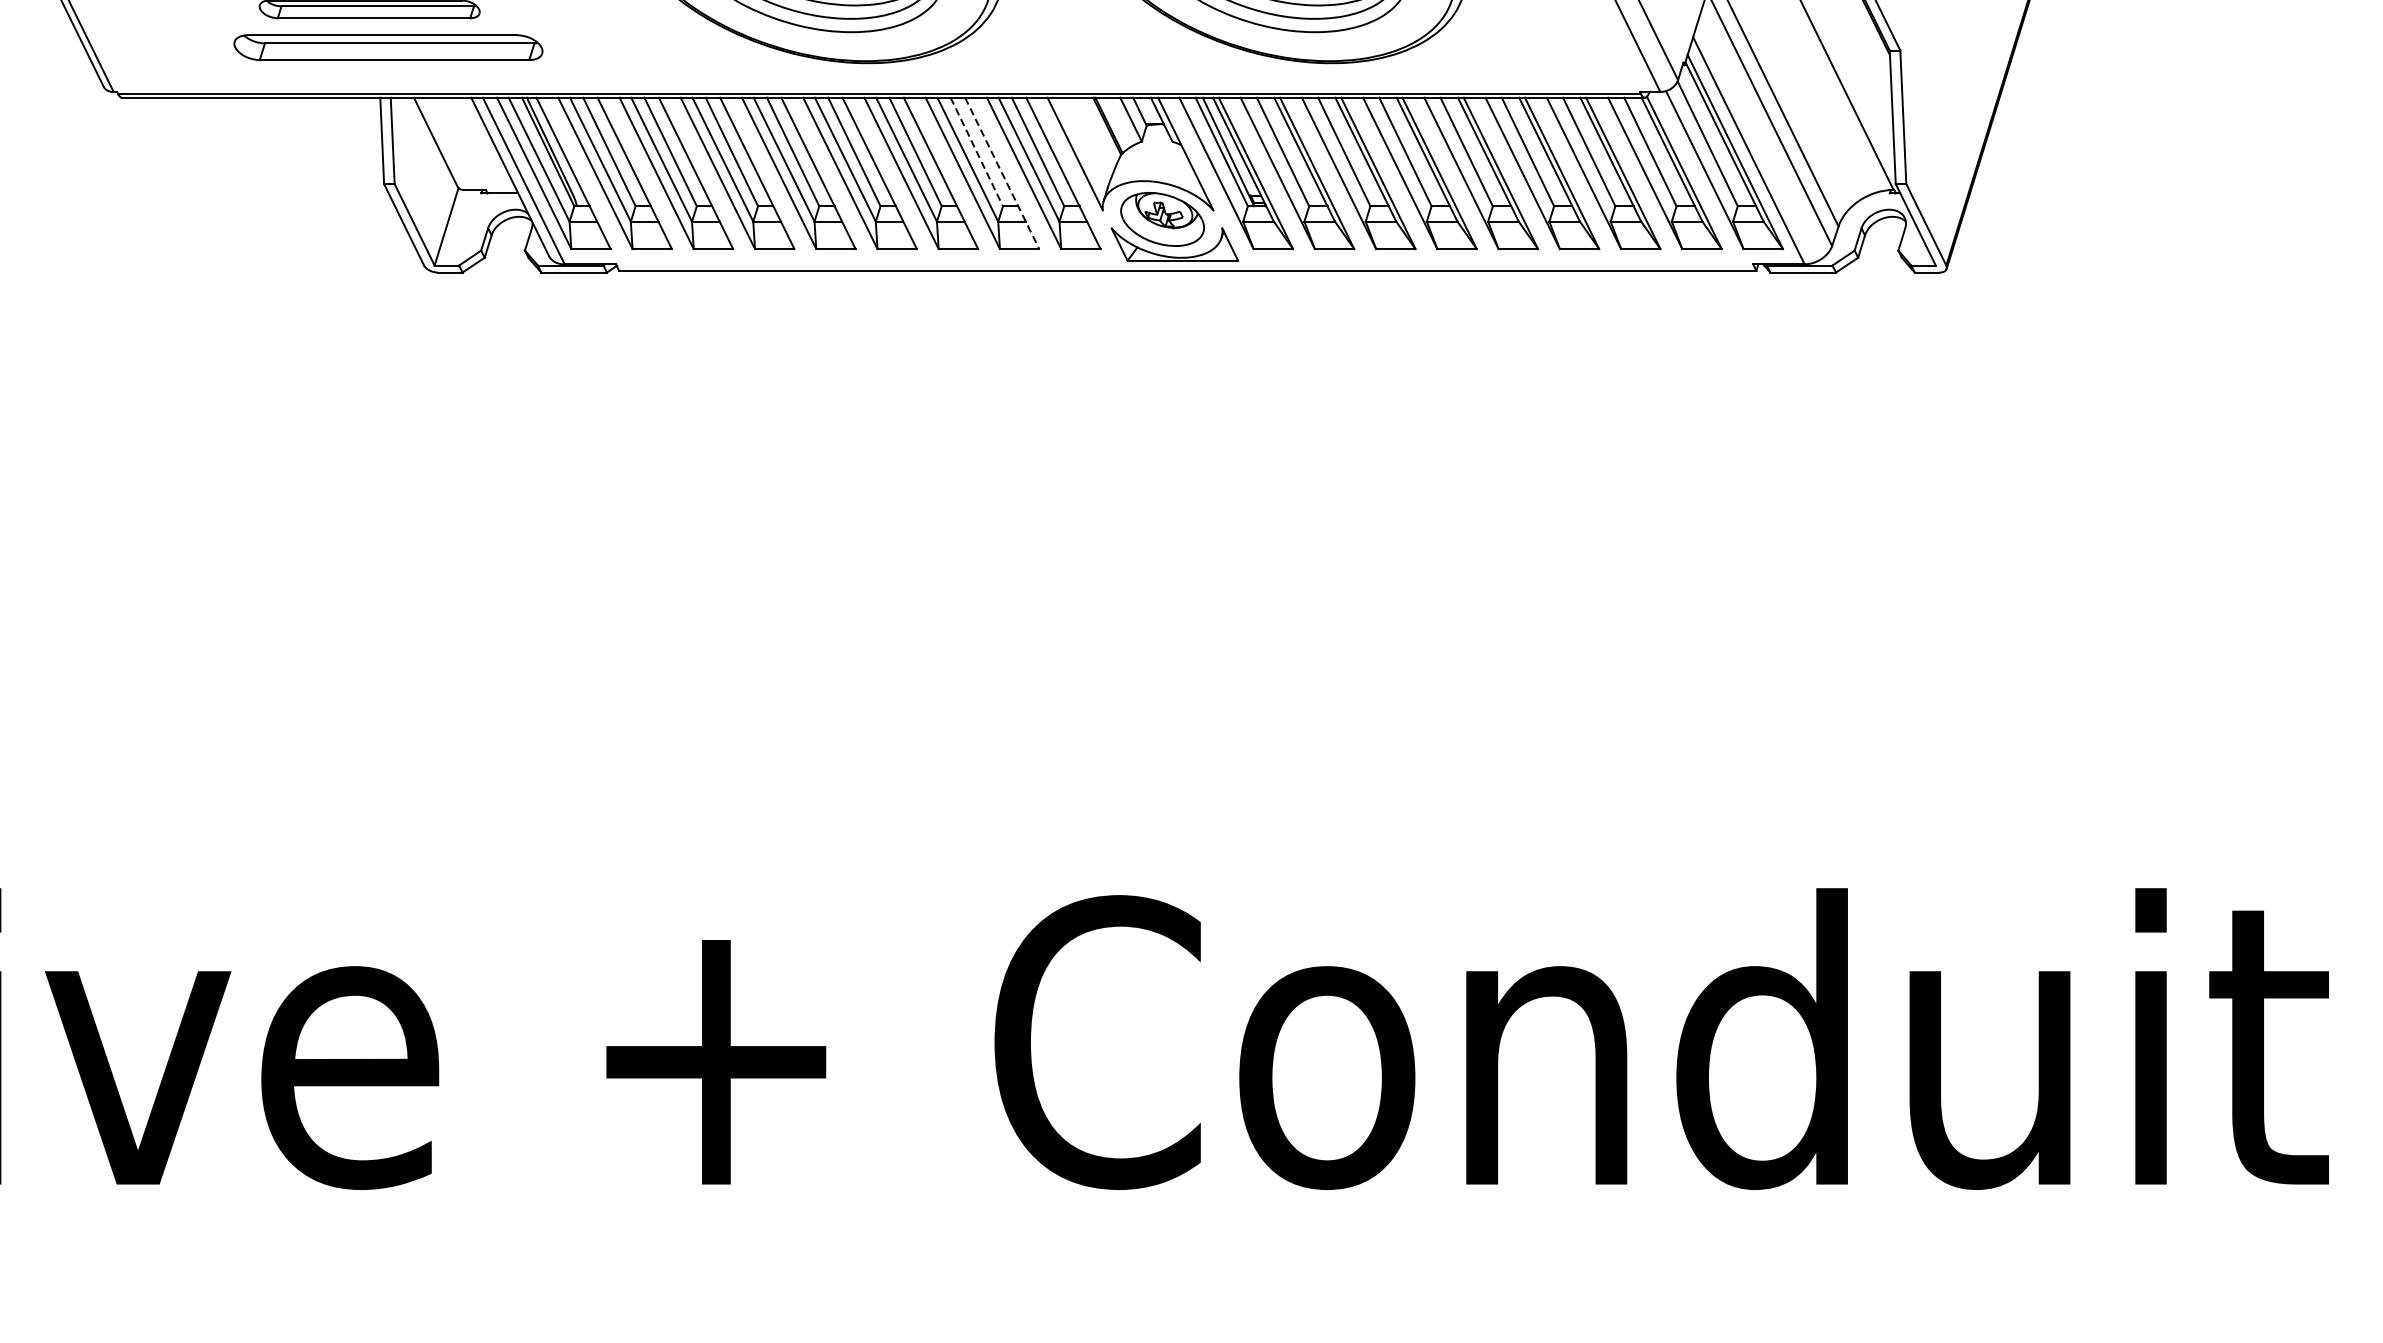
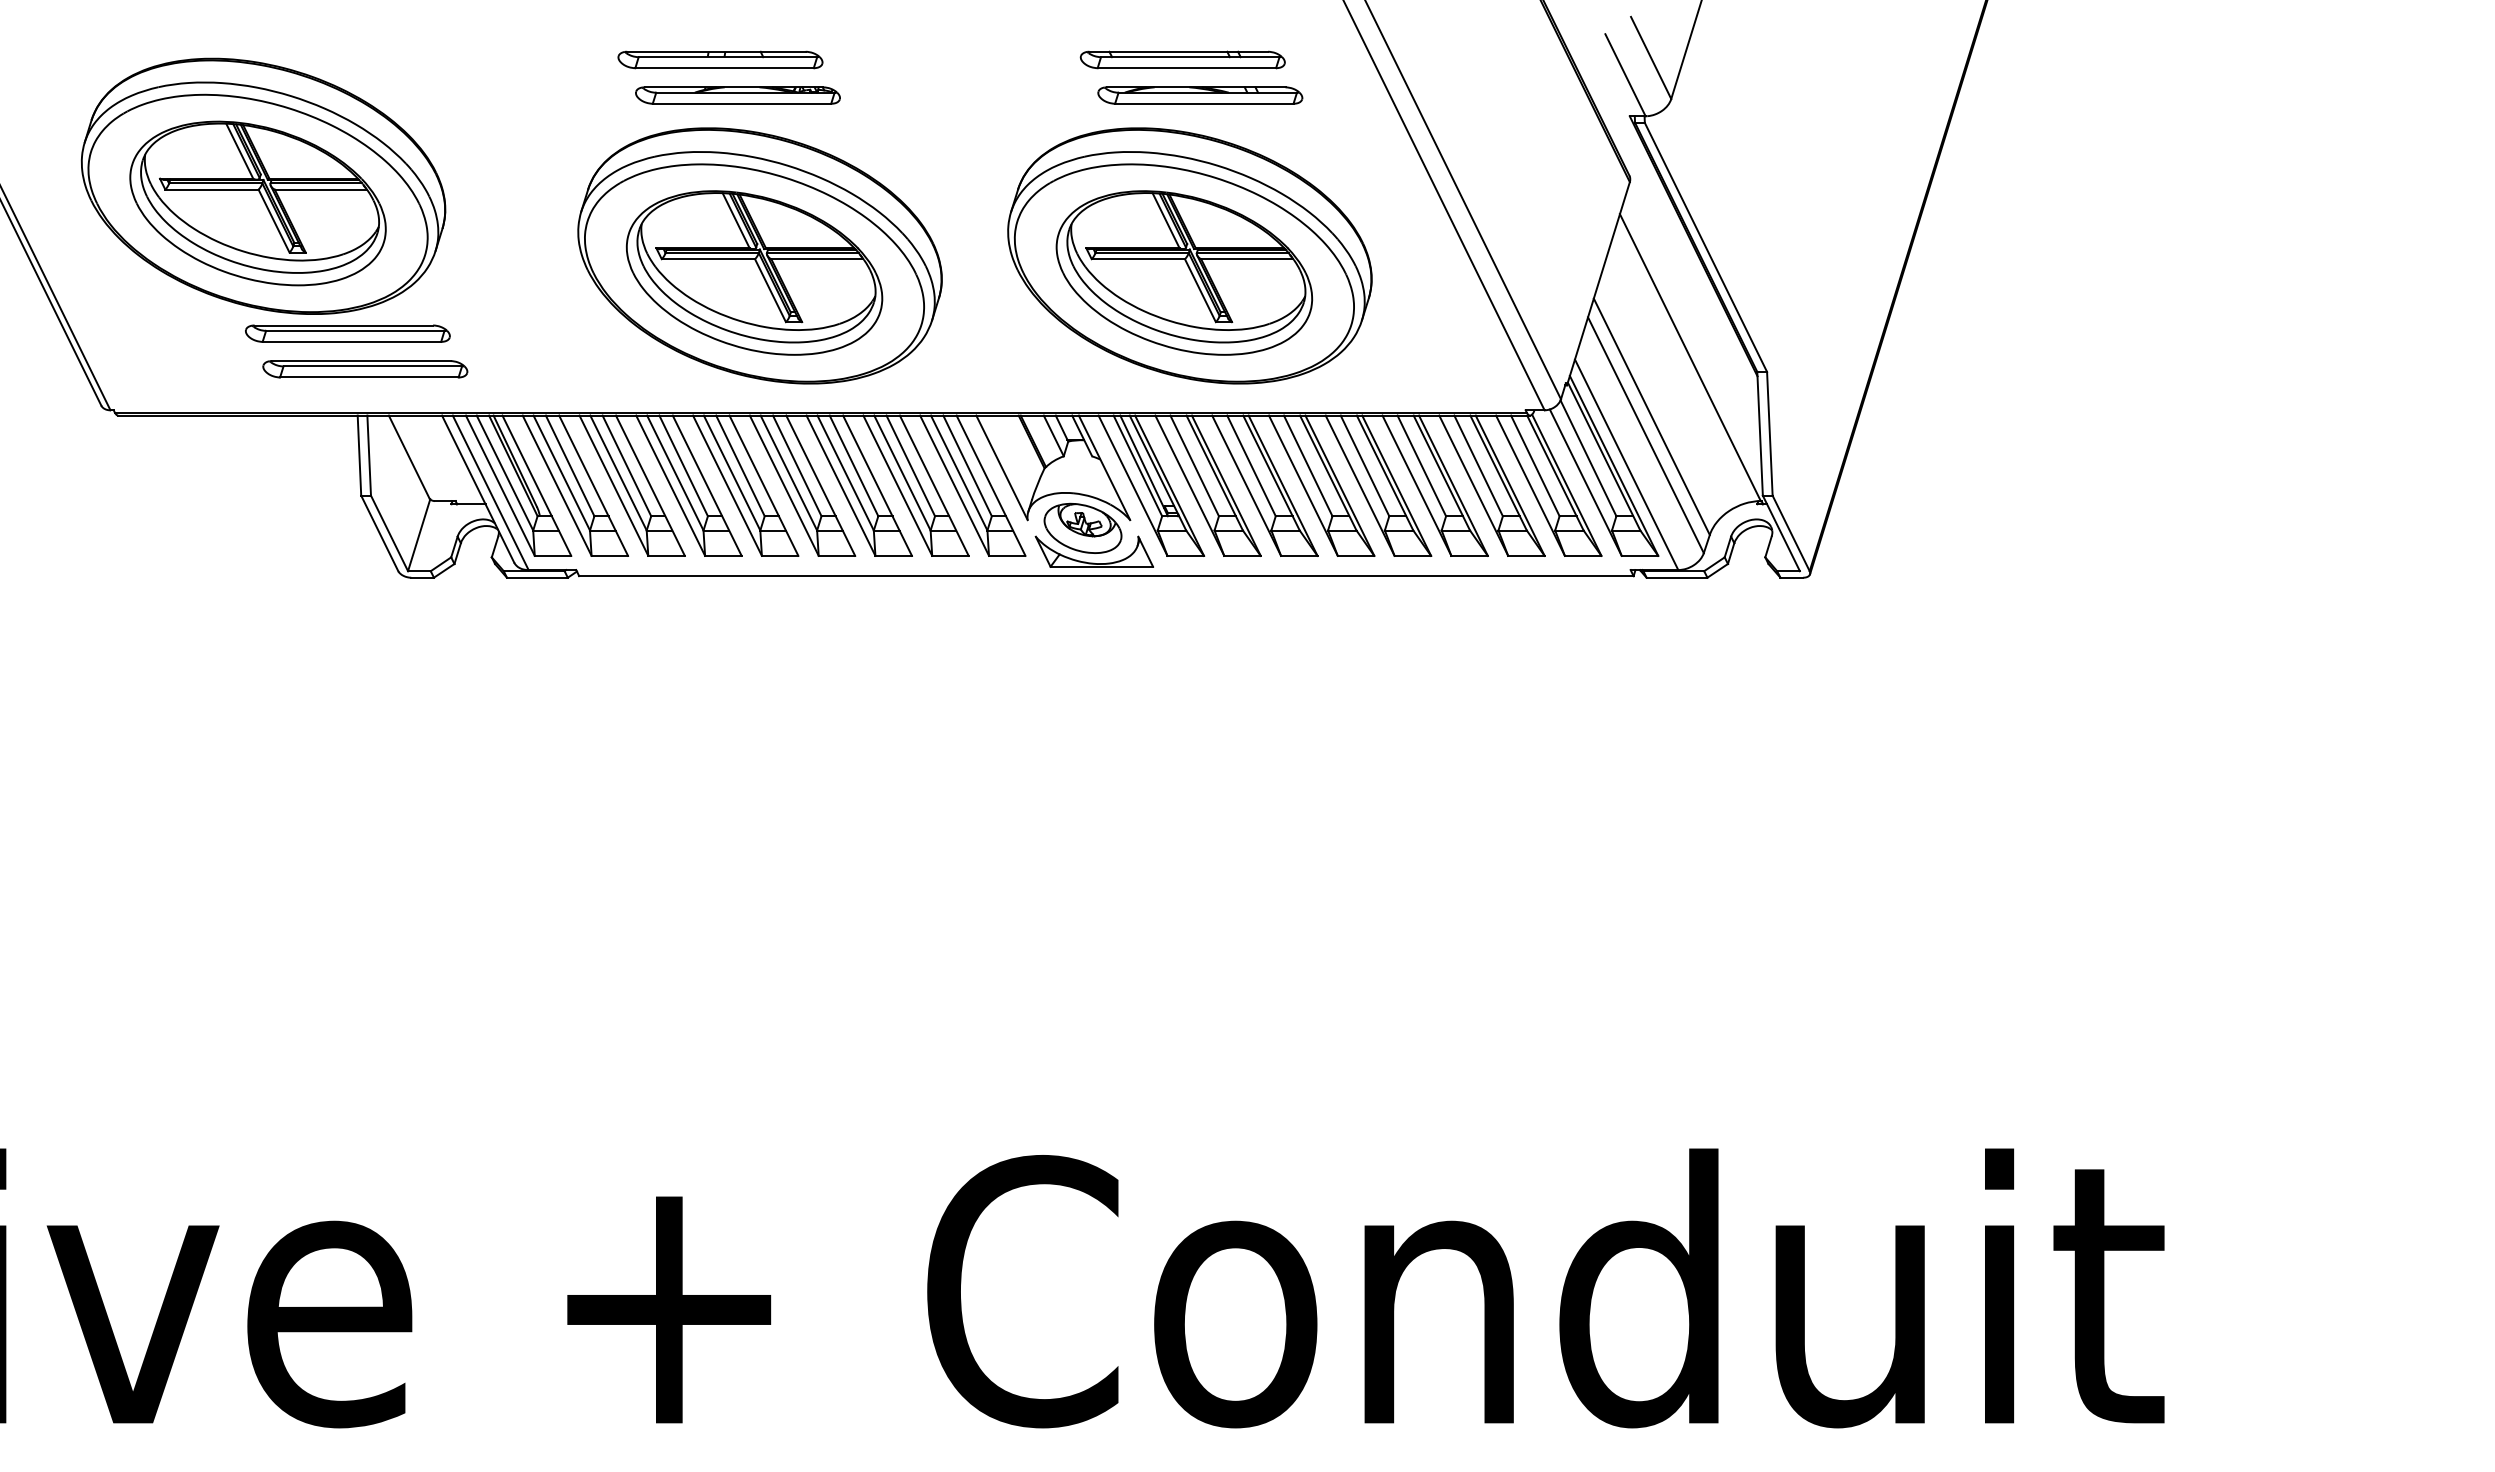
part: (388, 48) -> (365, 369), size x0.71
line: (976, 151) -> (910, 465), dashed -> solid
line: (1002, 174) -> (934, 486), dashed -> solid

